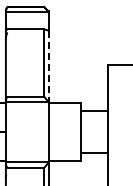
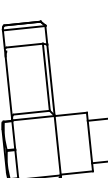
line: (48, 66) -> (50, 80), dashed -> solid

